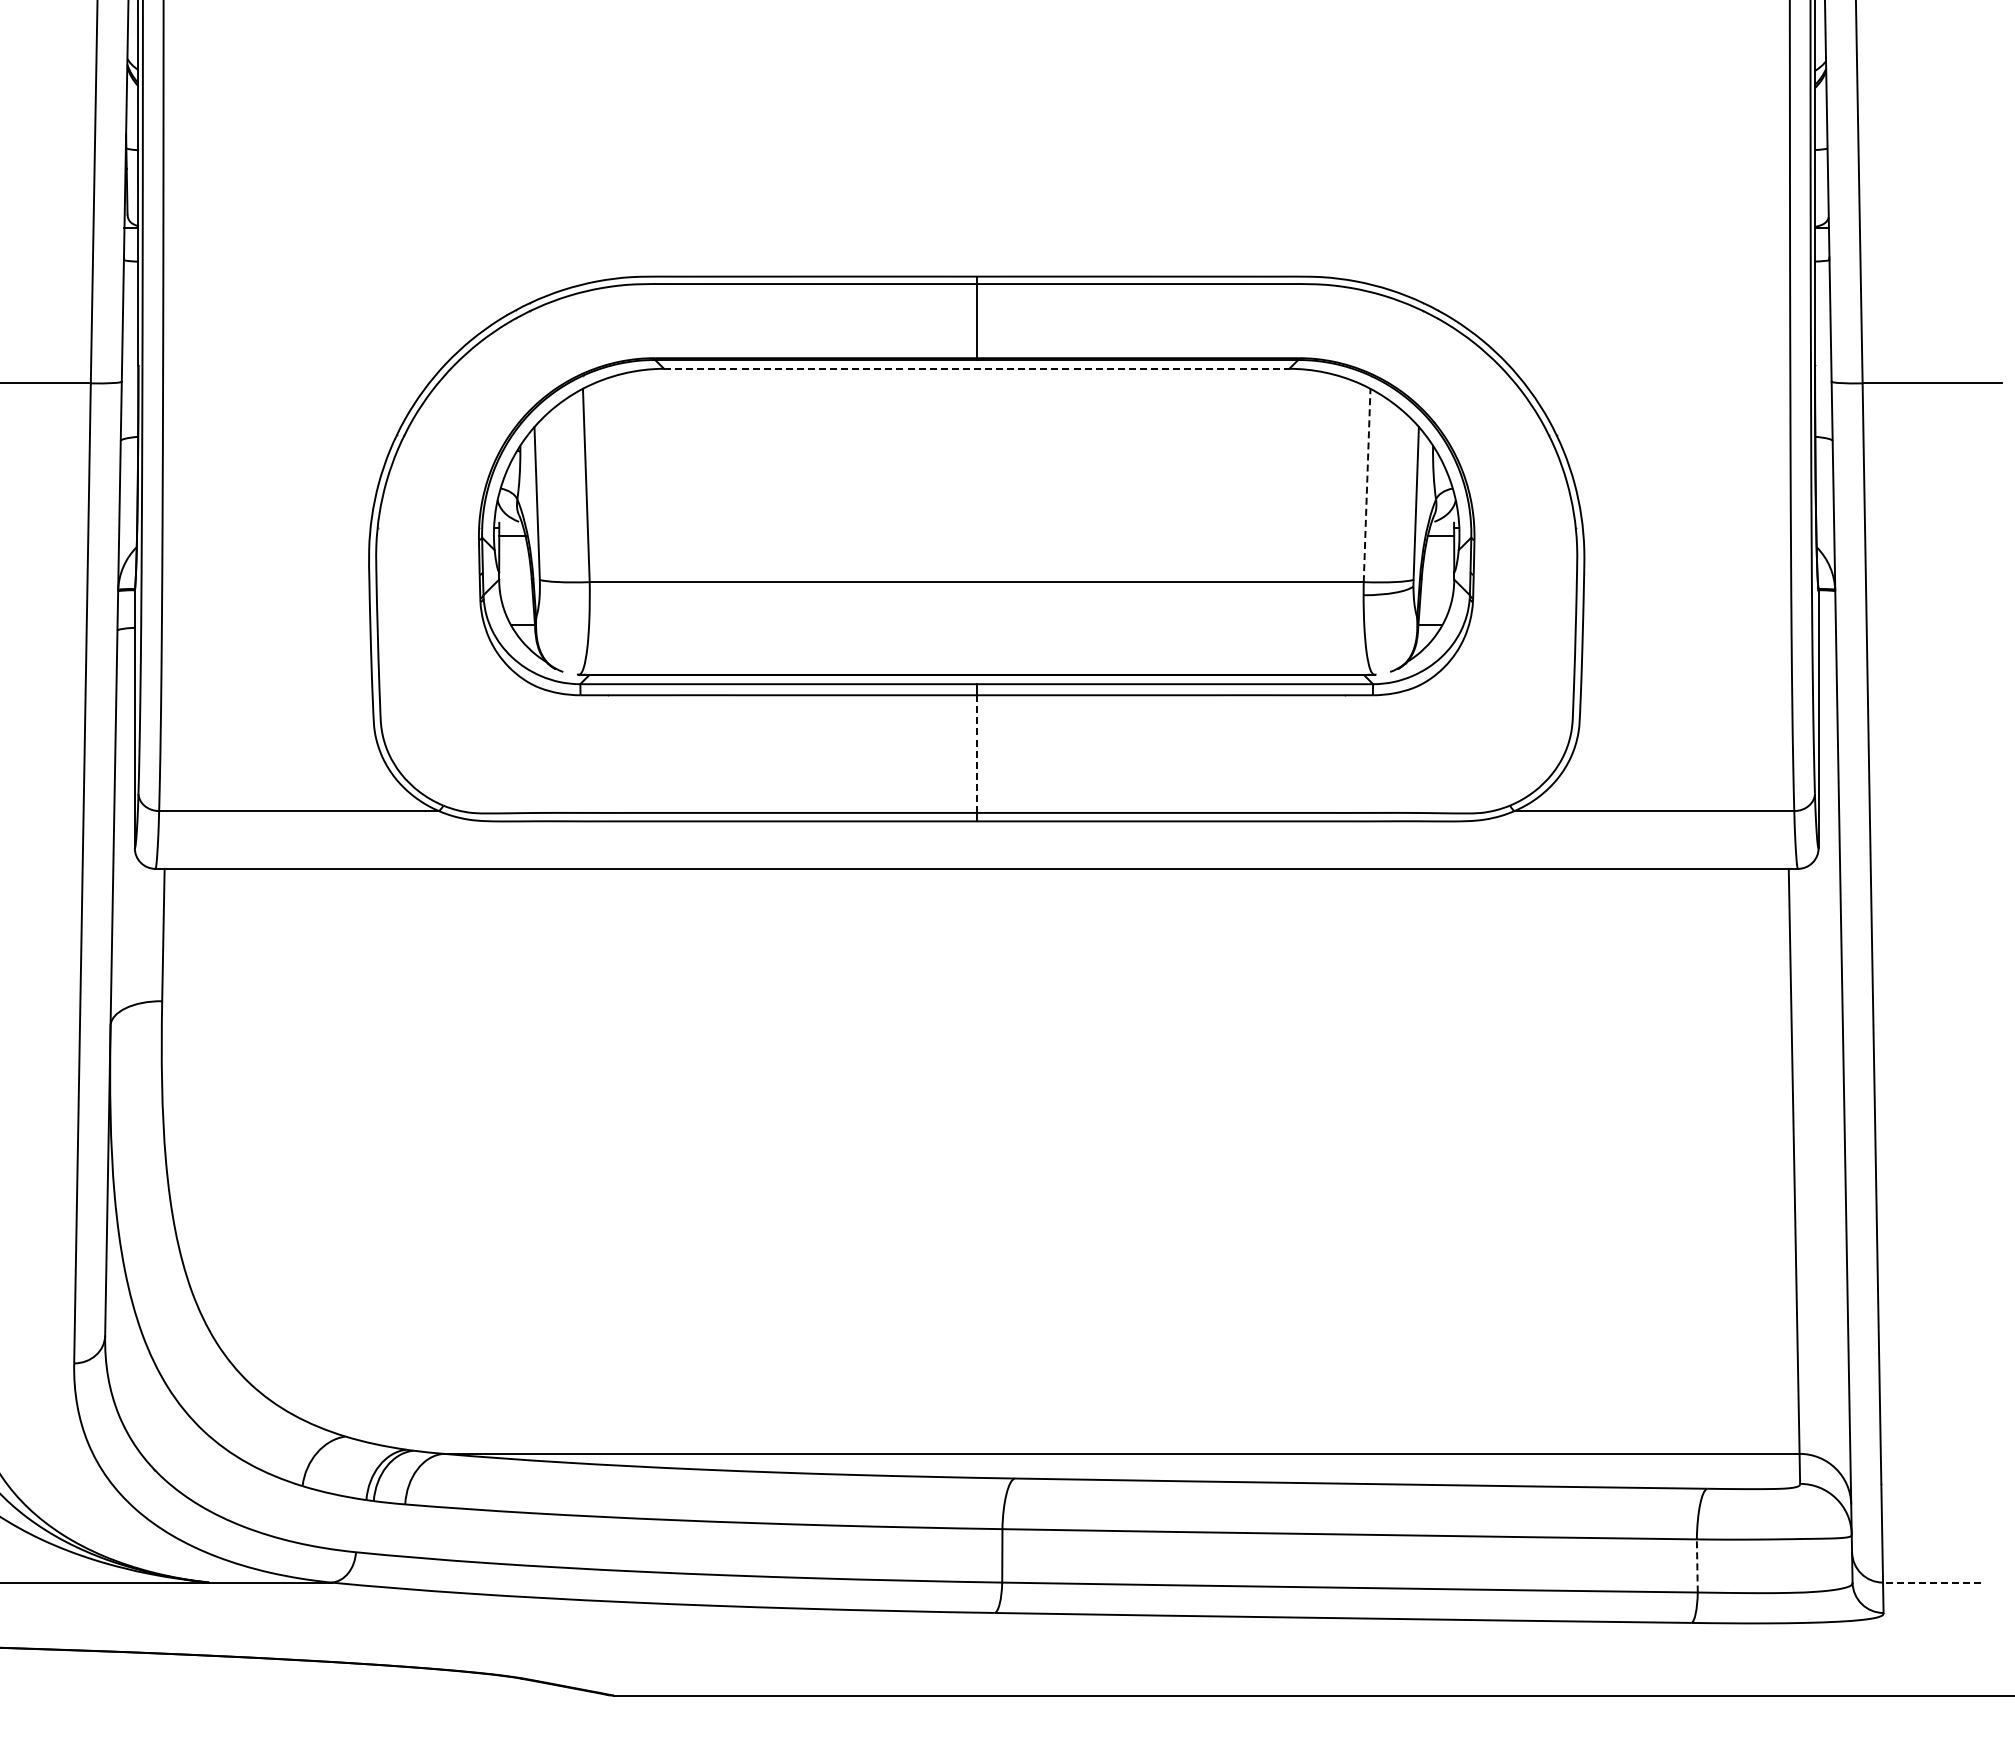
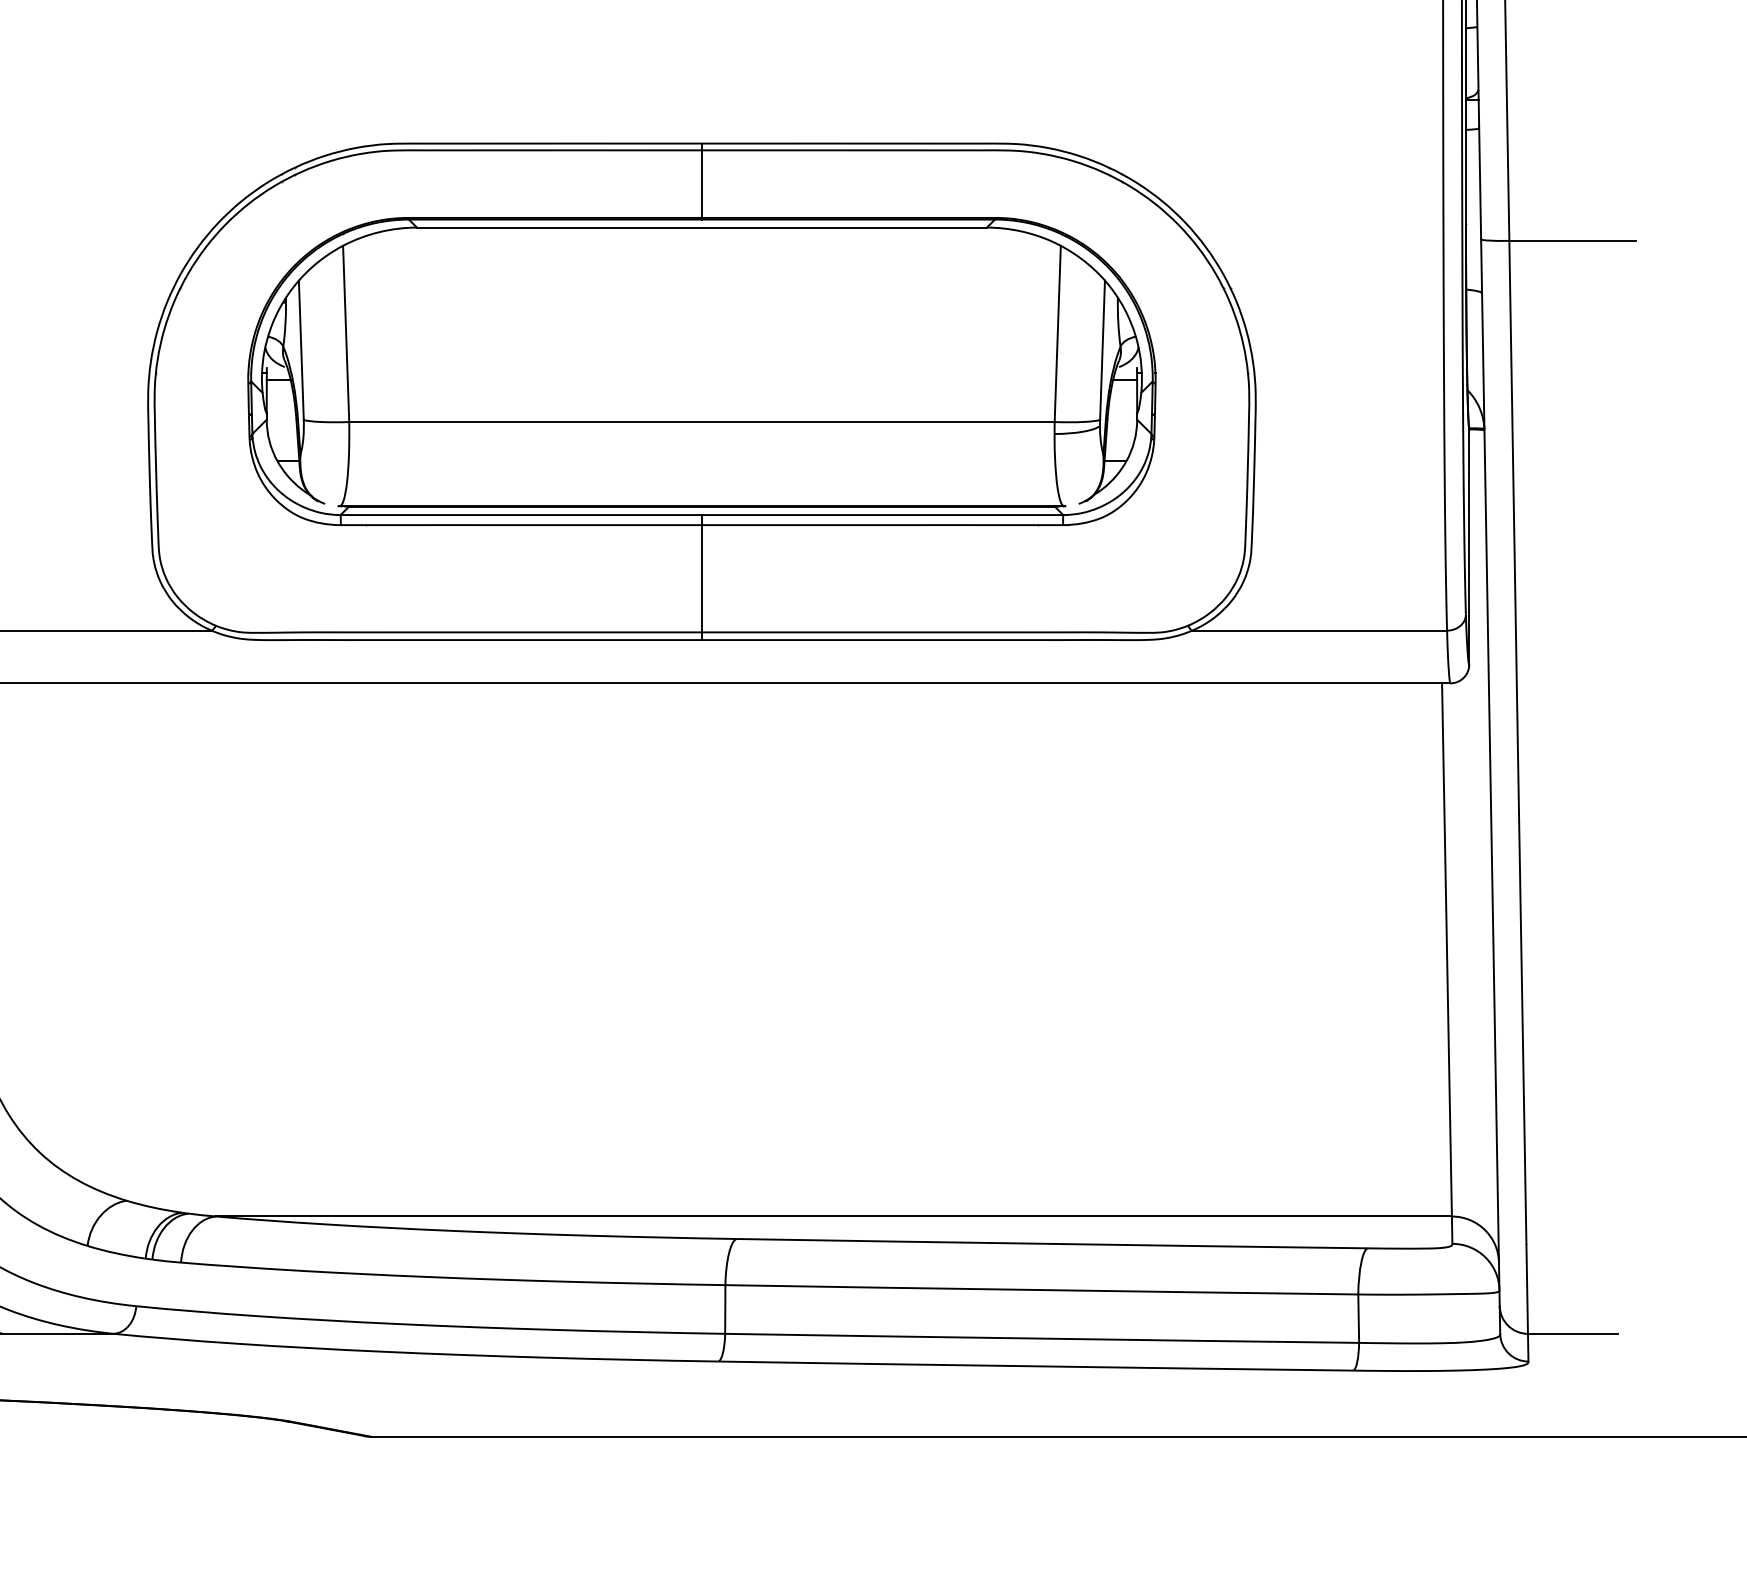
line: (976, 368) -> (701, 227), dashed -> solid
line: (1367, 485) -> (1058, 333), dashed -> solid
line: (976, 754) -> (701, 579), dashed -> solid
line: (1697, 1565) -> (1358, 1318), dashed -> solid
line: (1931, 1582) -> (1572, 1333), dashed -> solid

